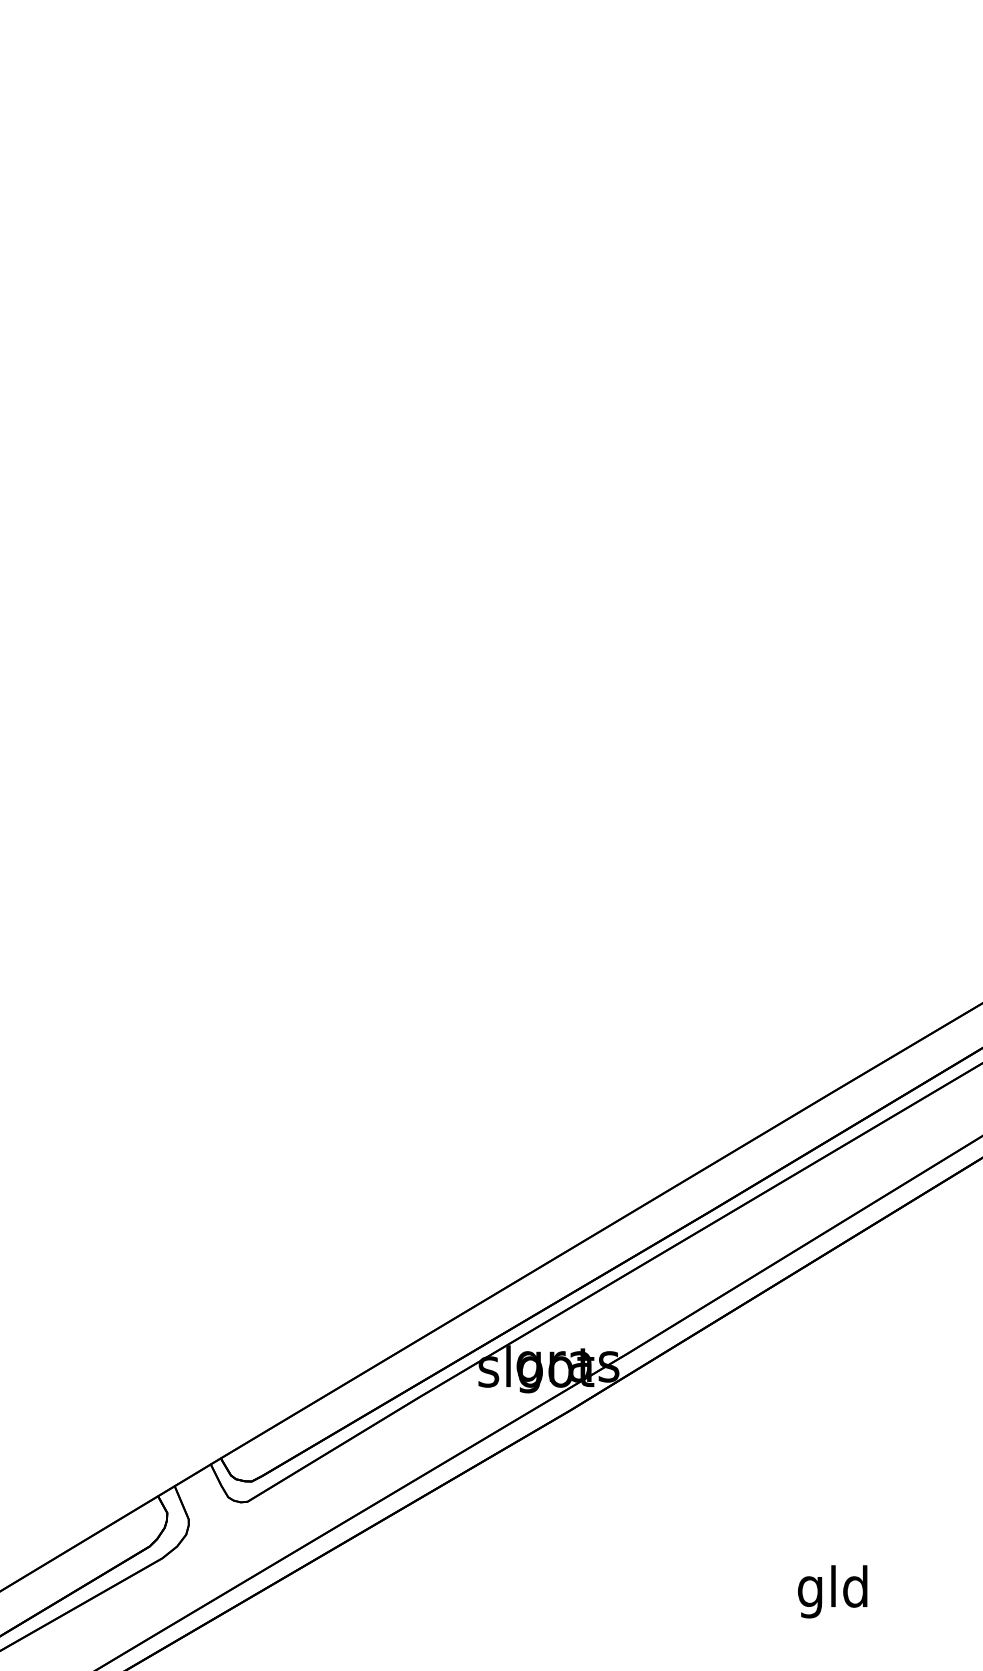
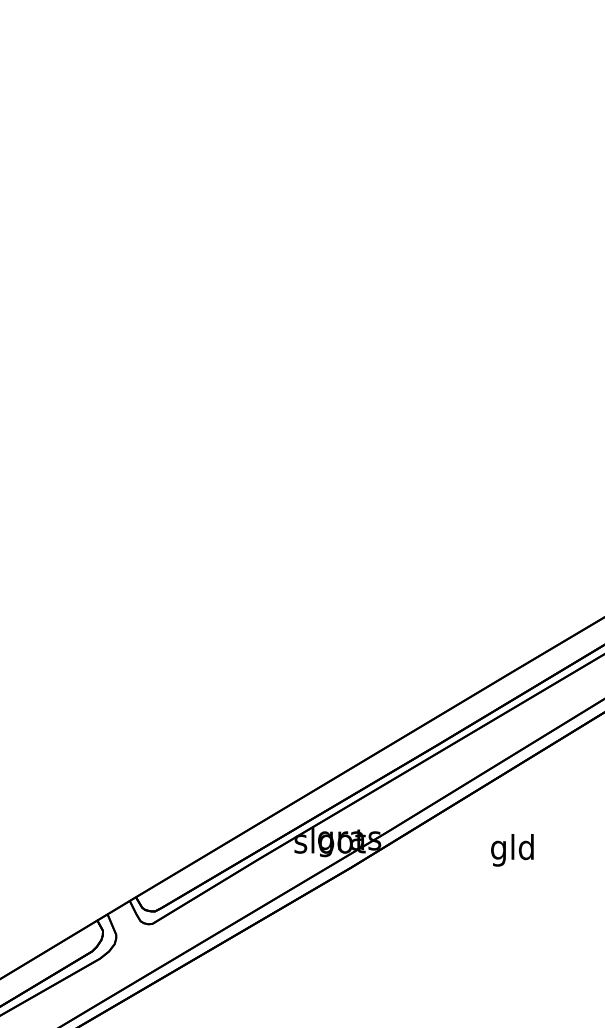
text: (832, 1592) -> (512, 850), moved

